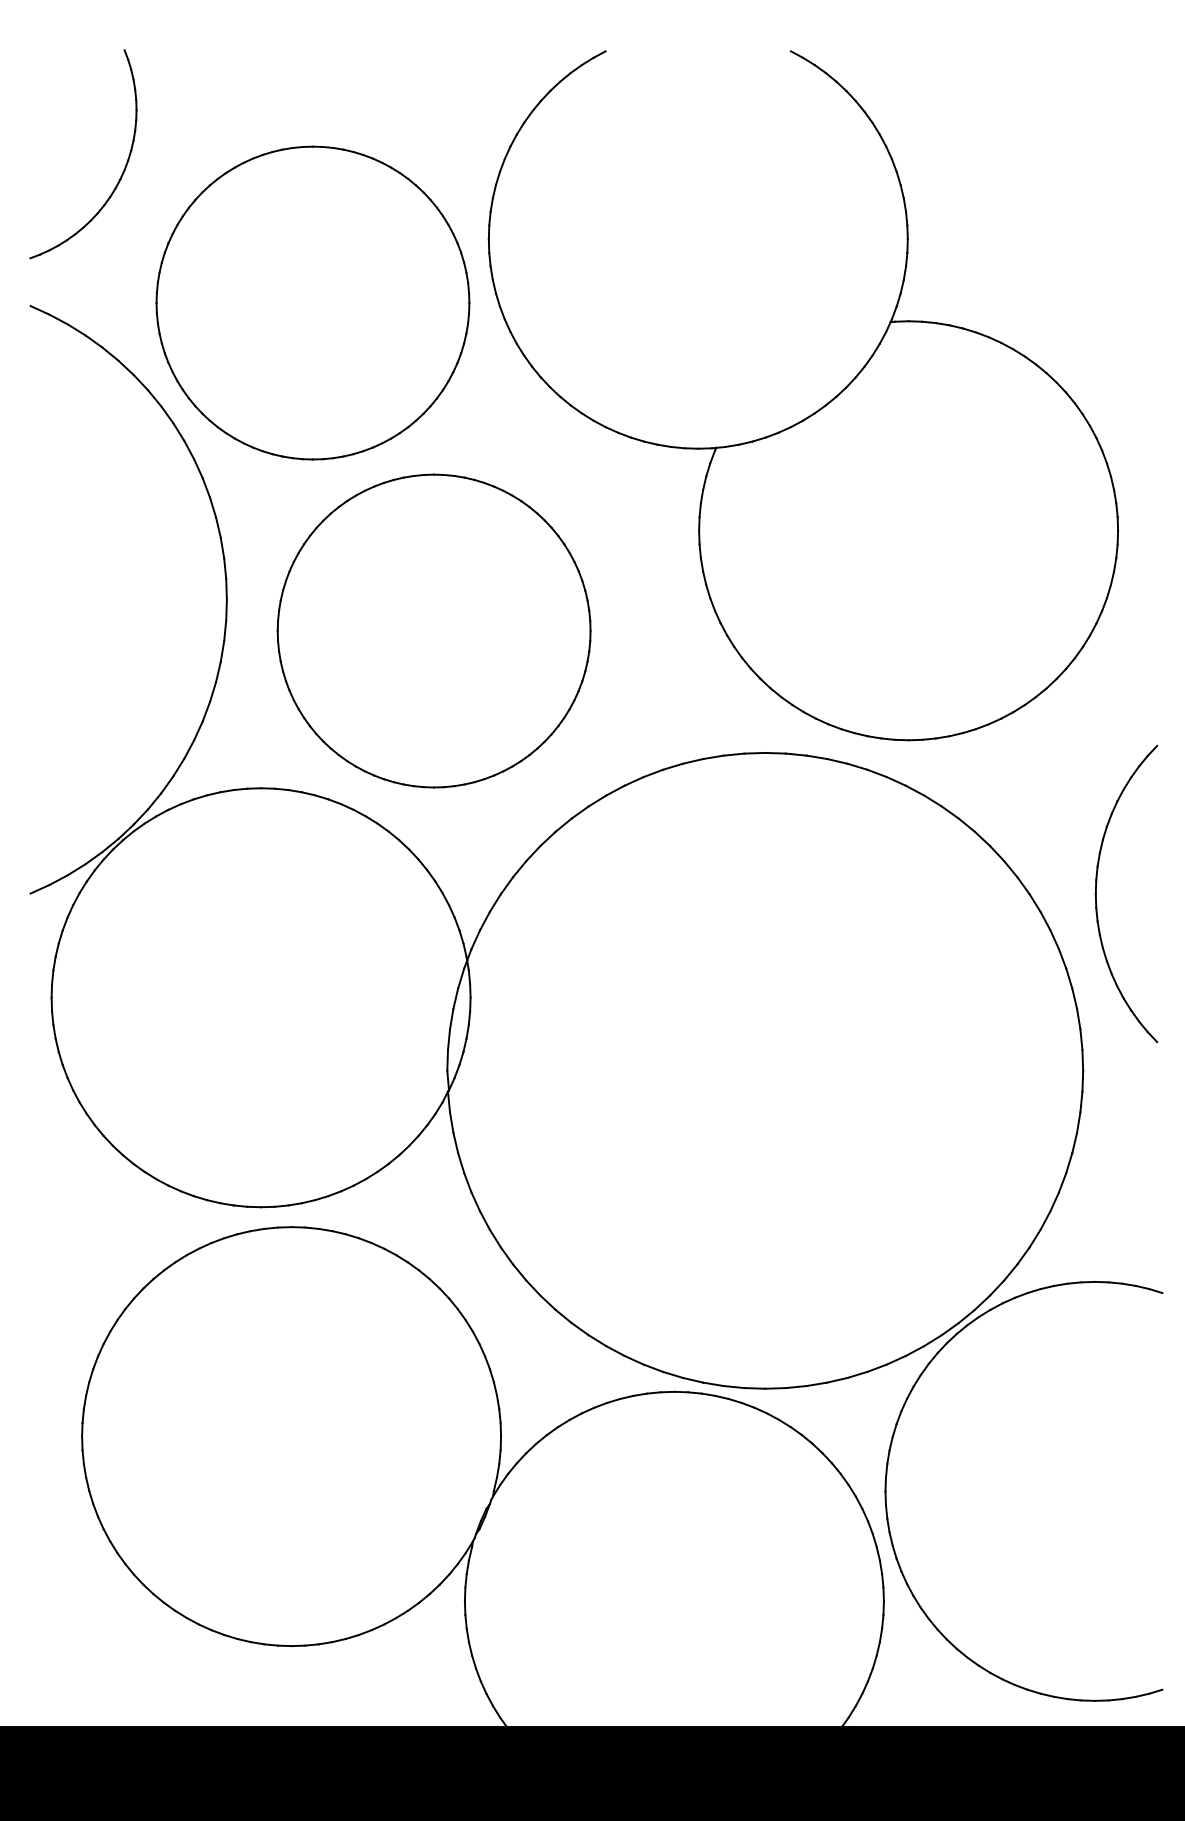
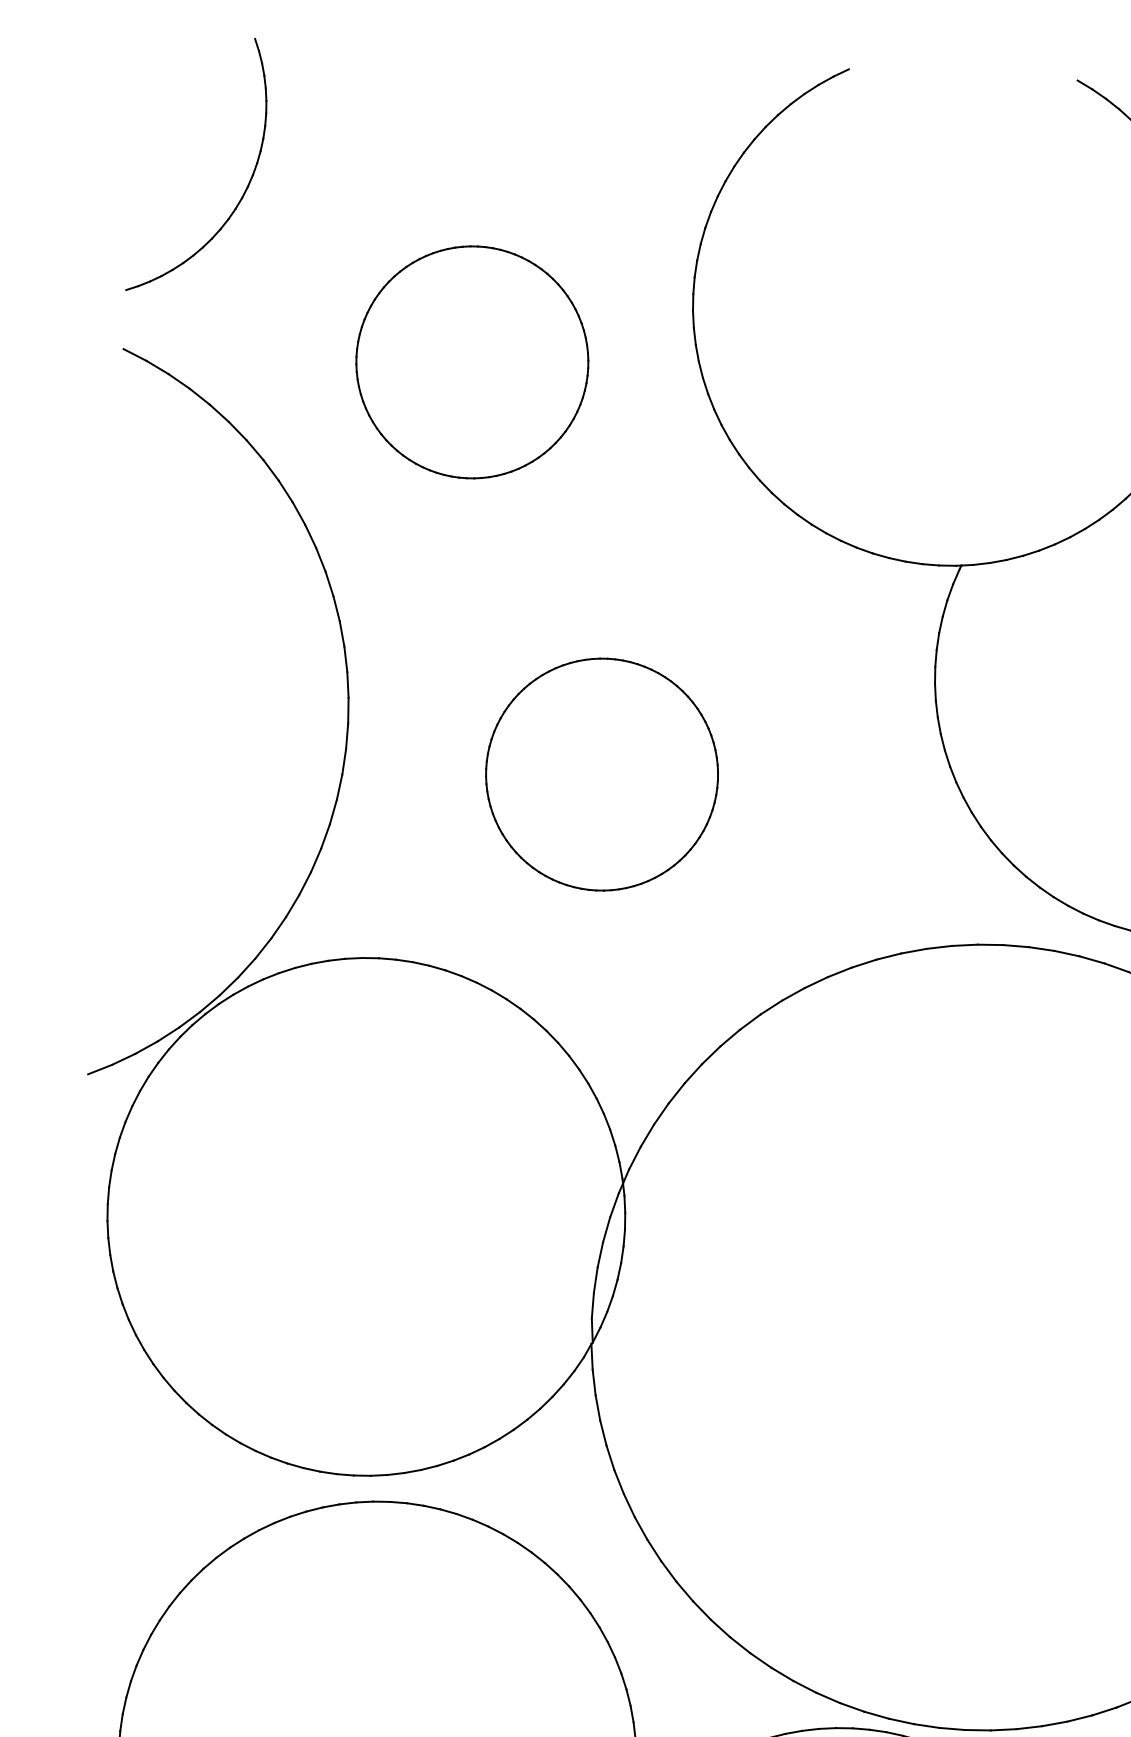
part: (312, 302) -> (471, 361), size x0.6
part: (433, 630) -> (601, 773), size x0.6

